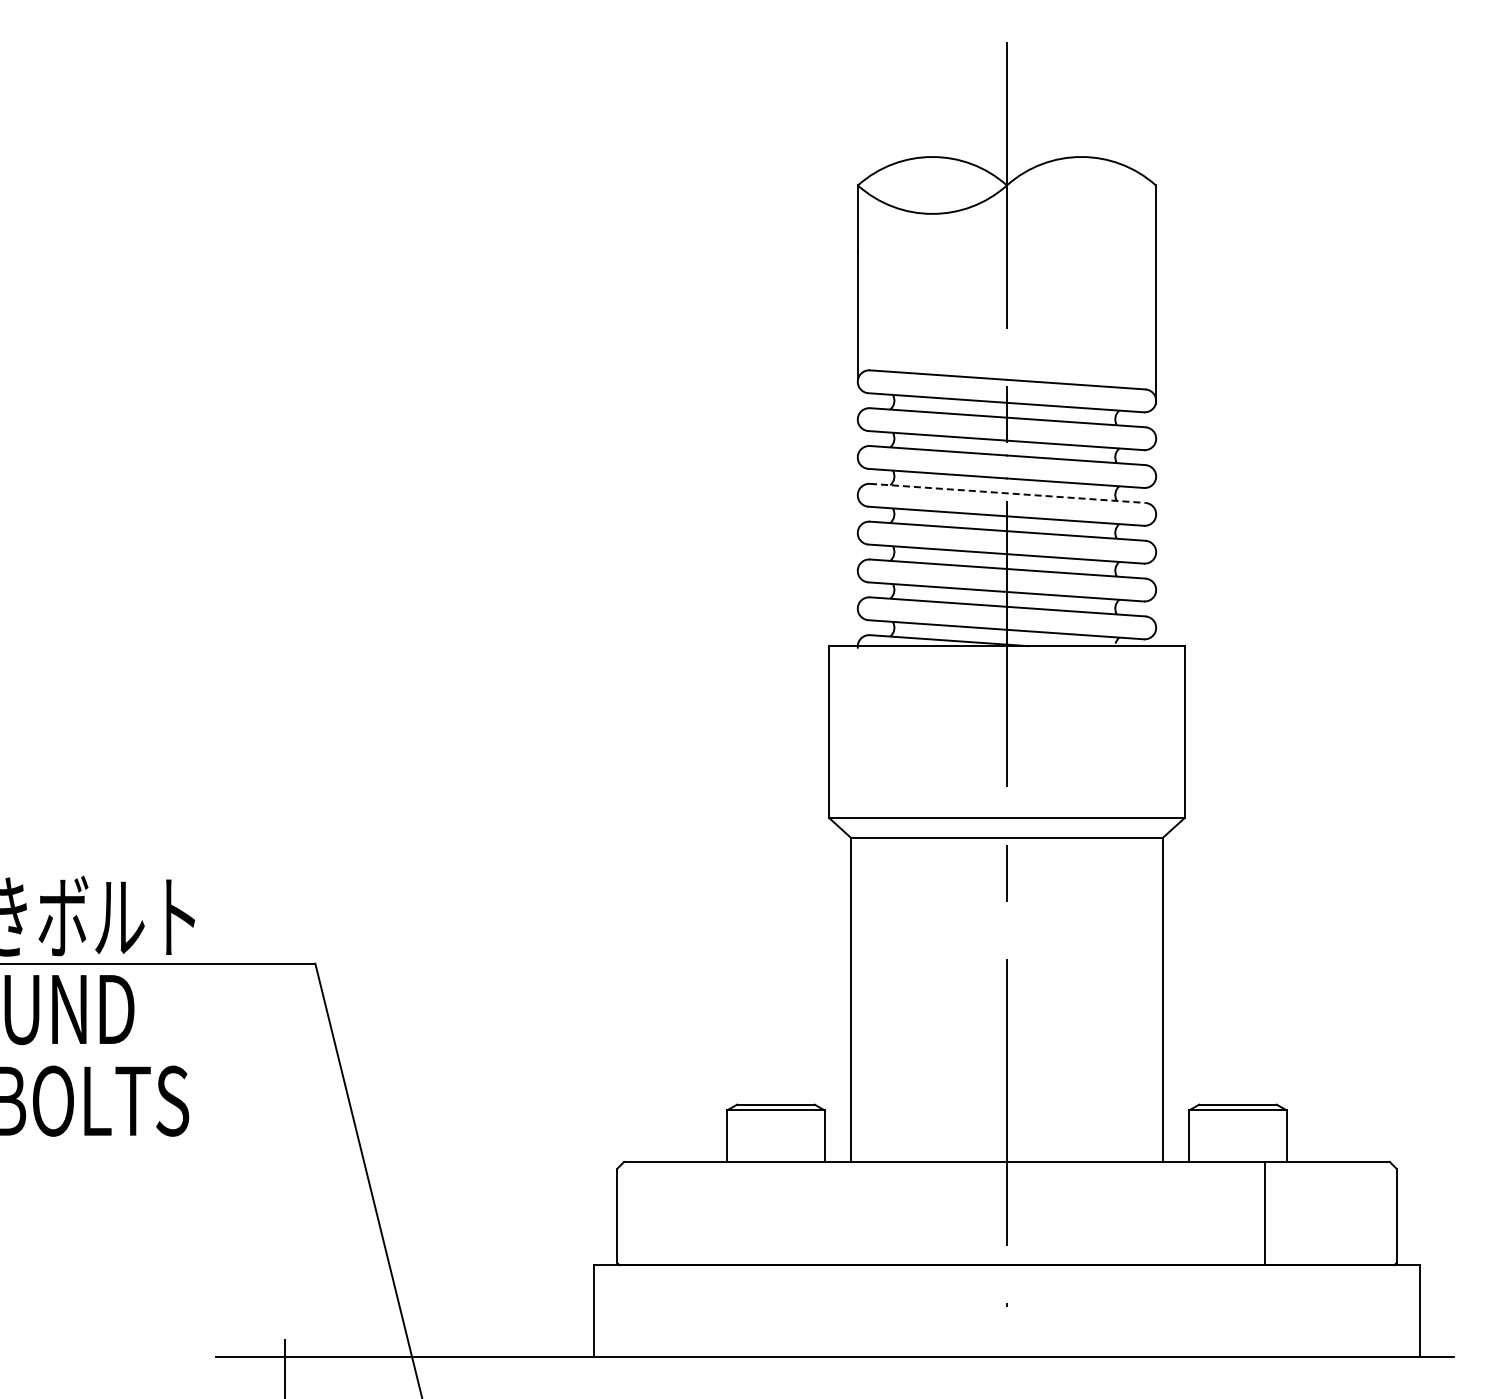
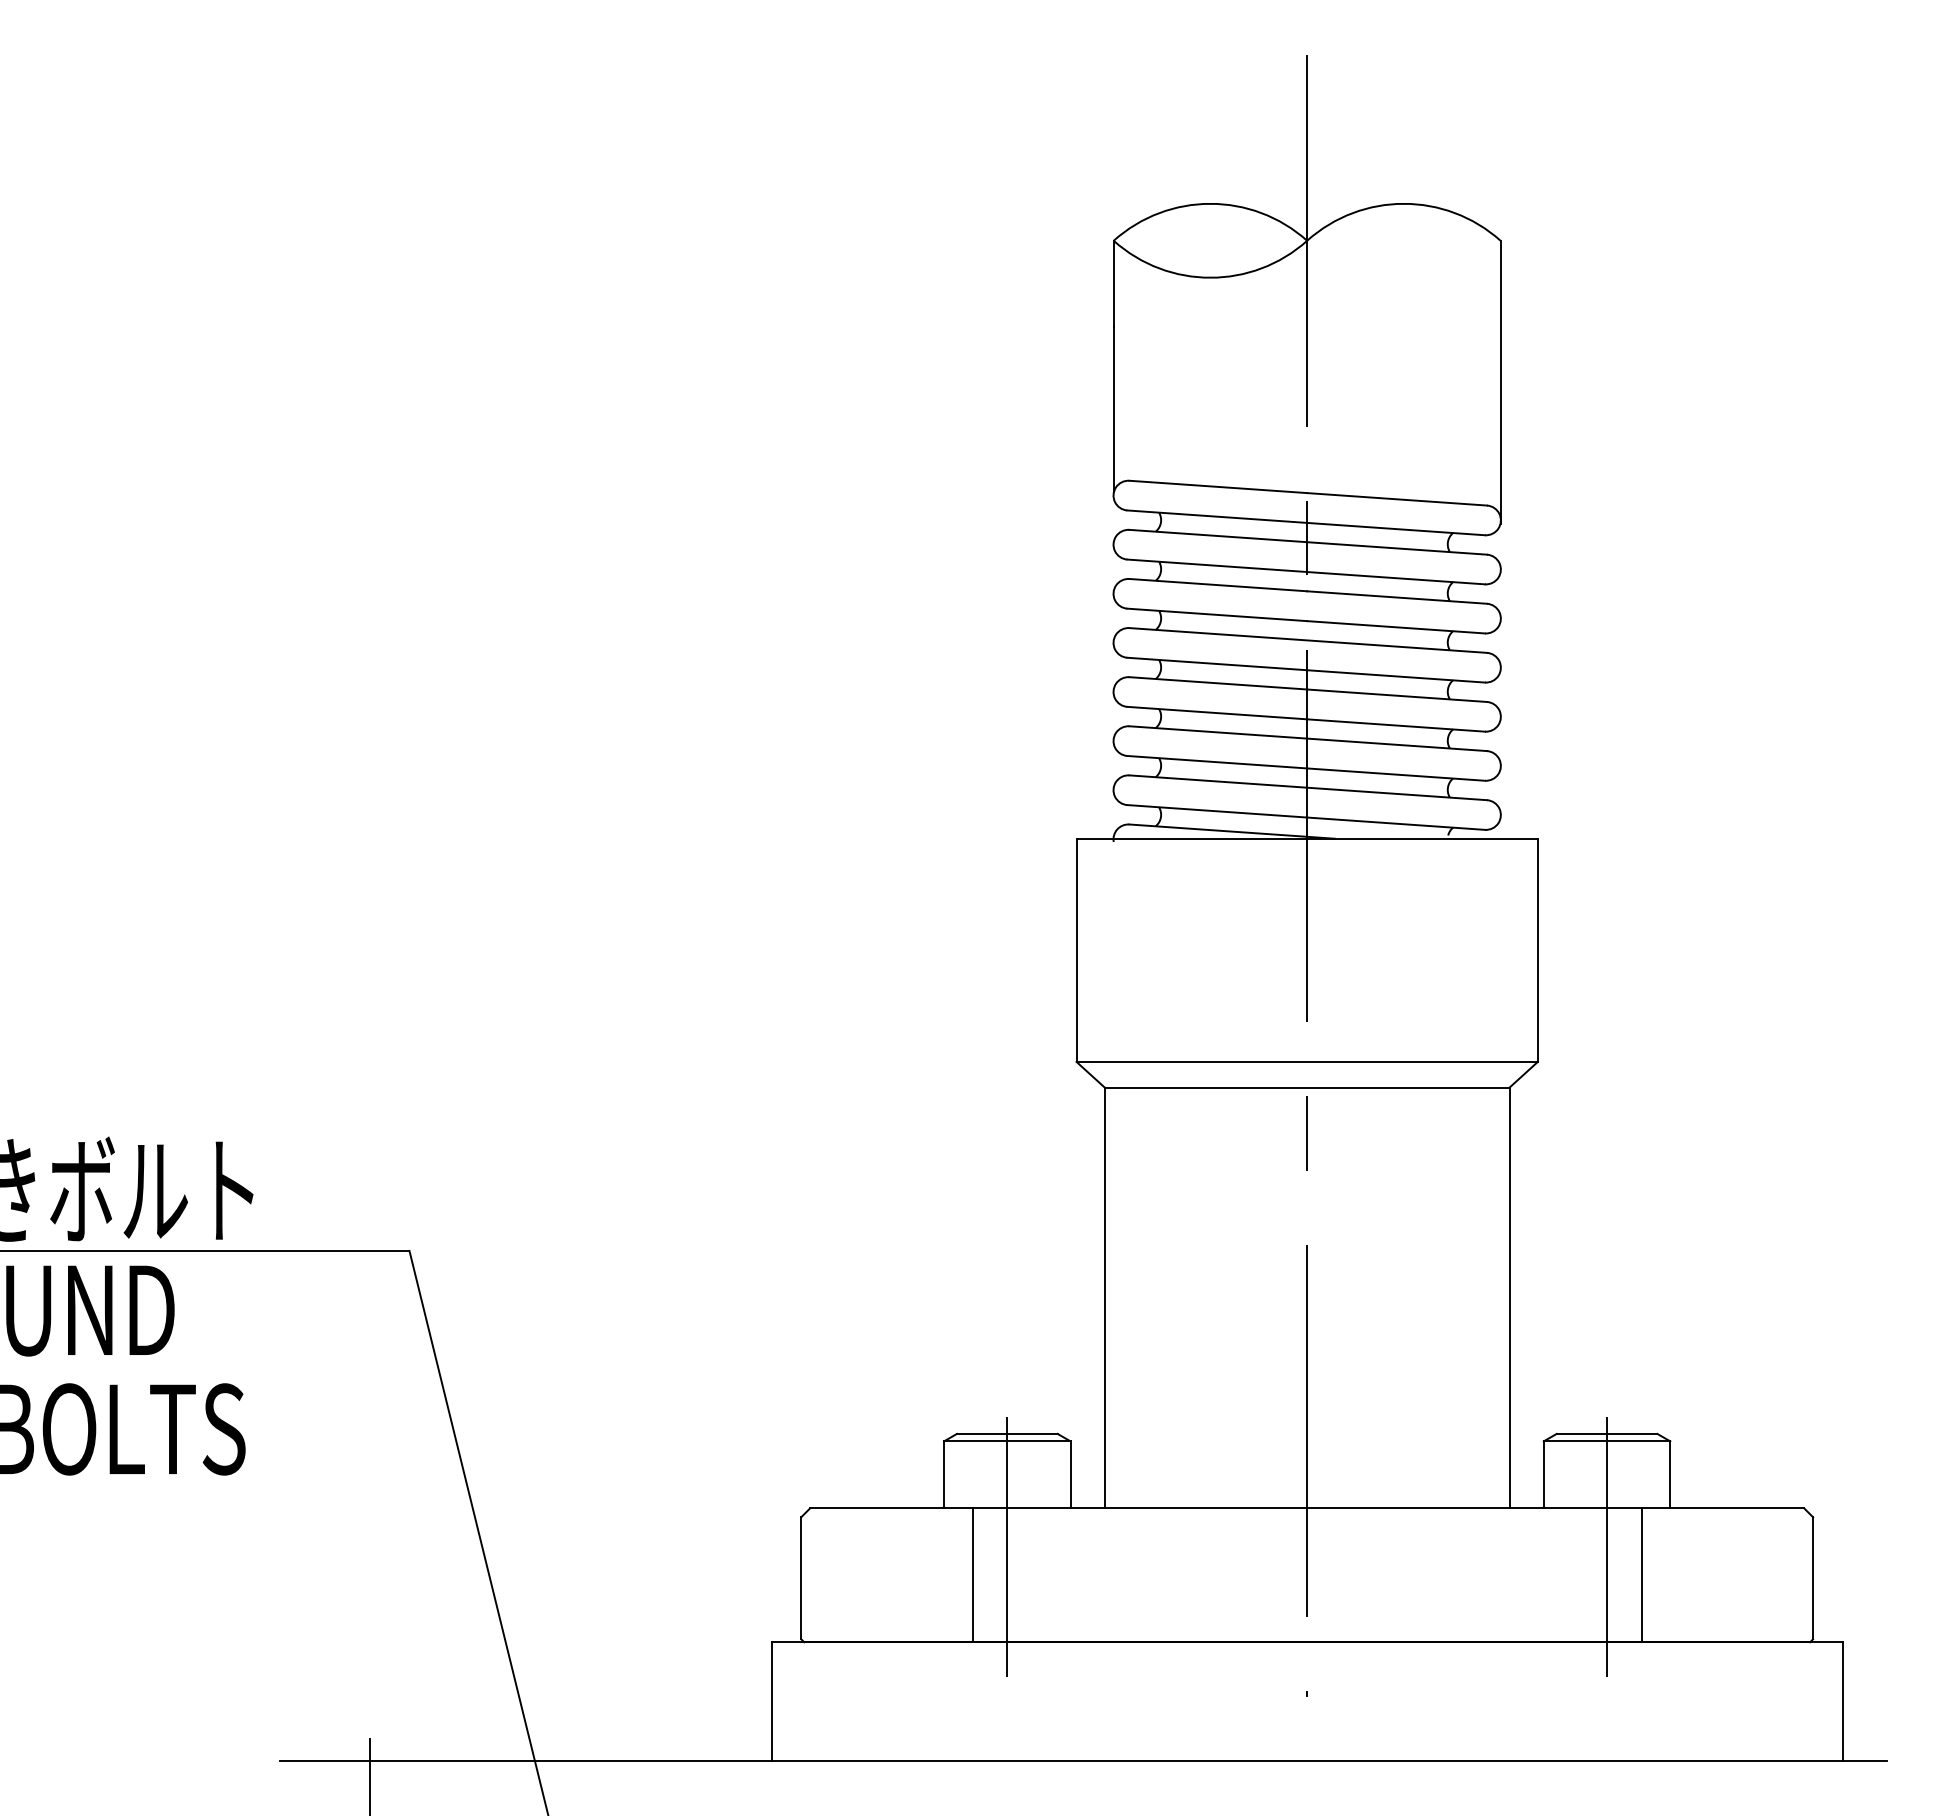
line: (1008, 493) -> (1309, 640), dashed -> solid
line: (775, 1191) -> (1006, 1546), added
line: (1237, 1191) -> (1606, 1546), added
line: (749, 1213) -> (973, 1575), added

